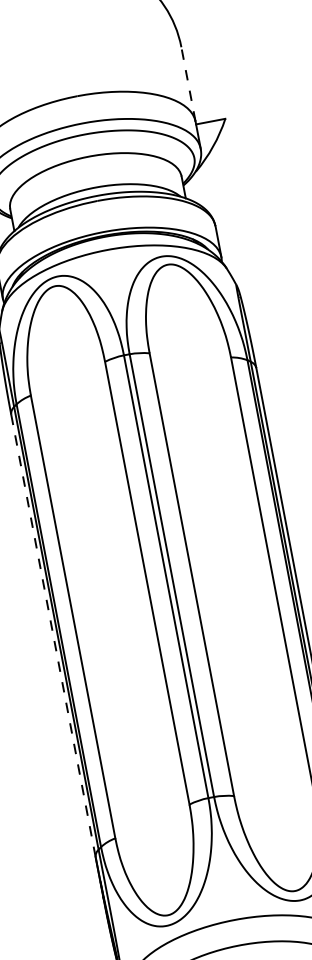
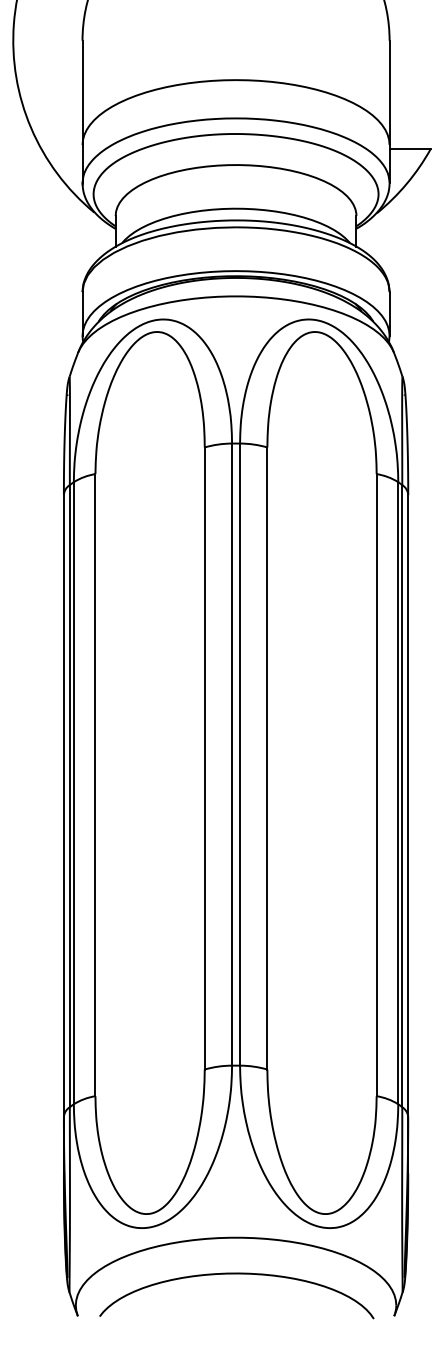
line: (188, 84) -> (389, 92), dashed -> solid
line: (53, 636) -> (63, 806), dashed -> solid

